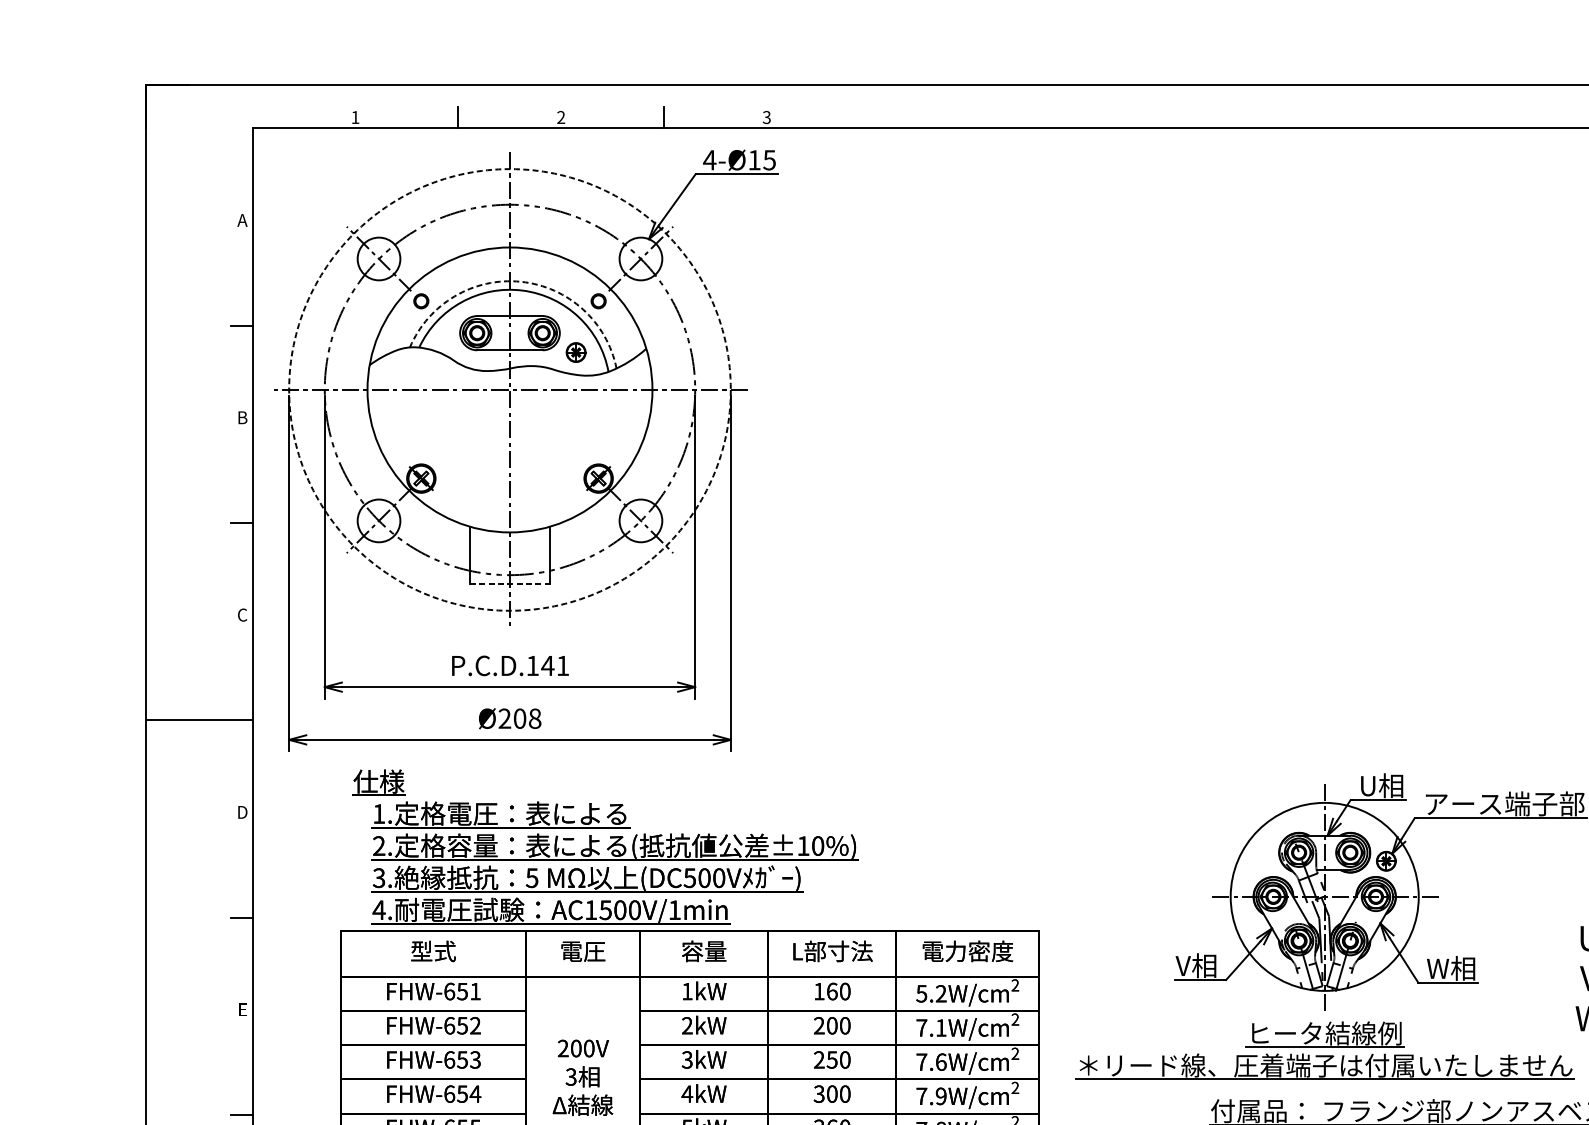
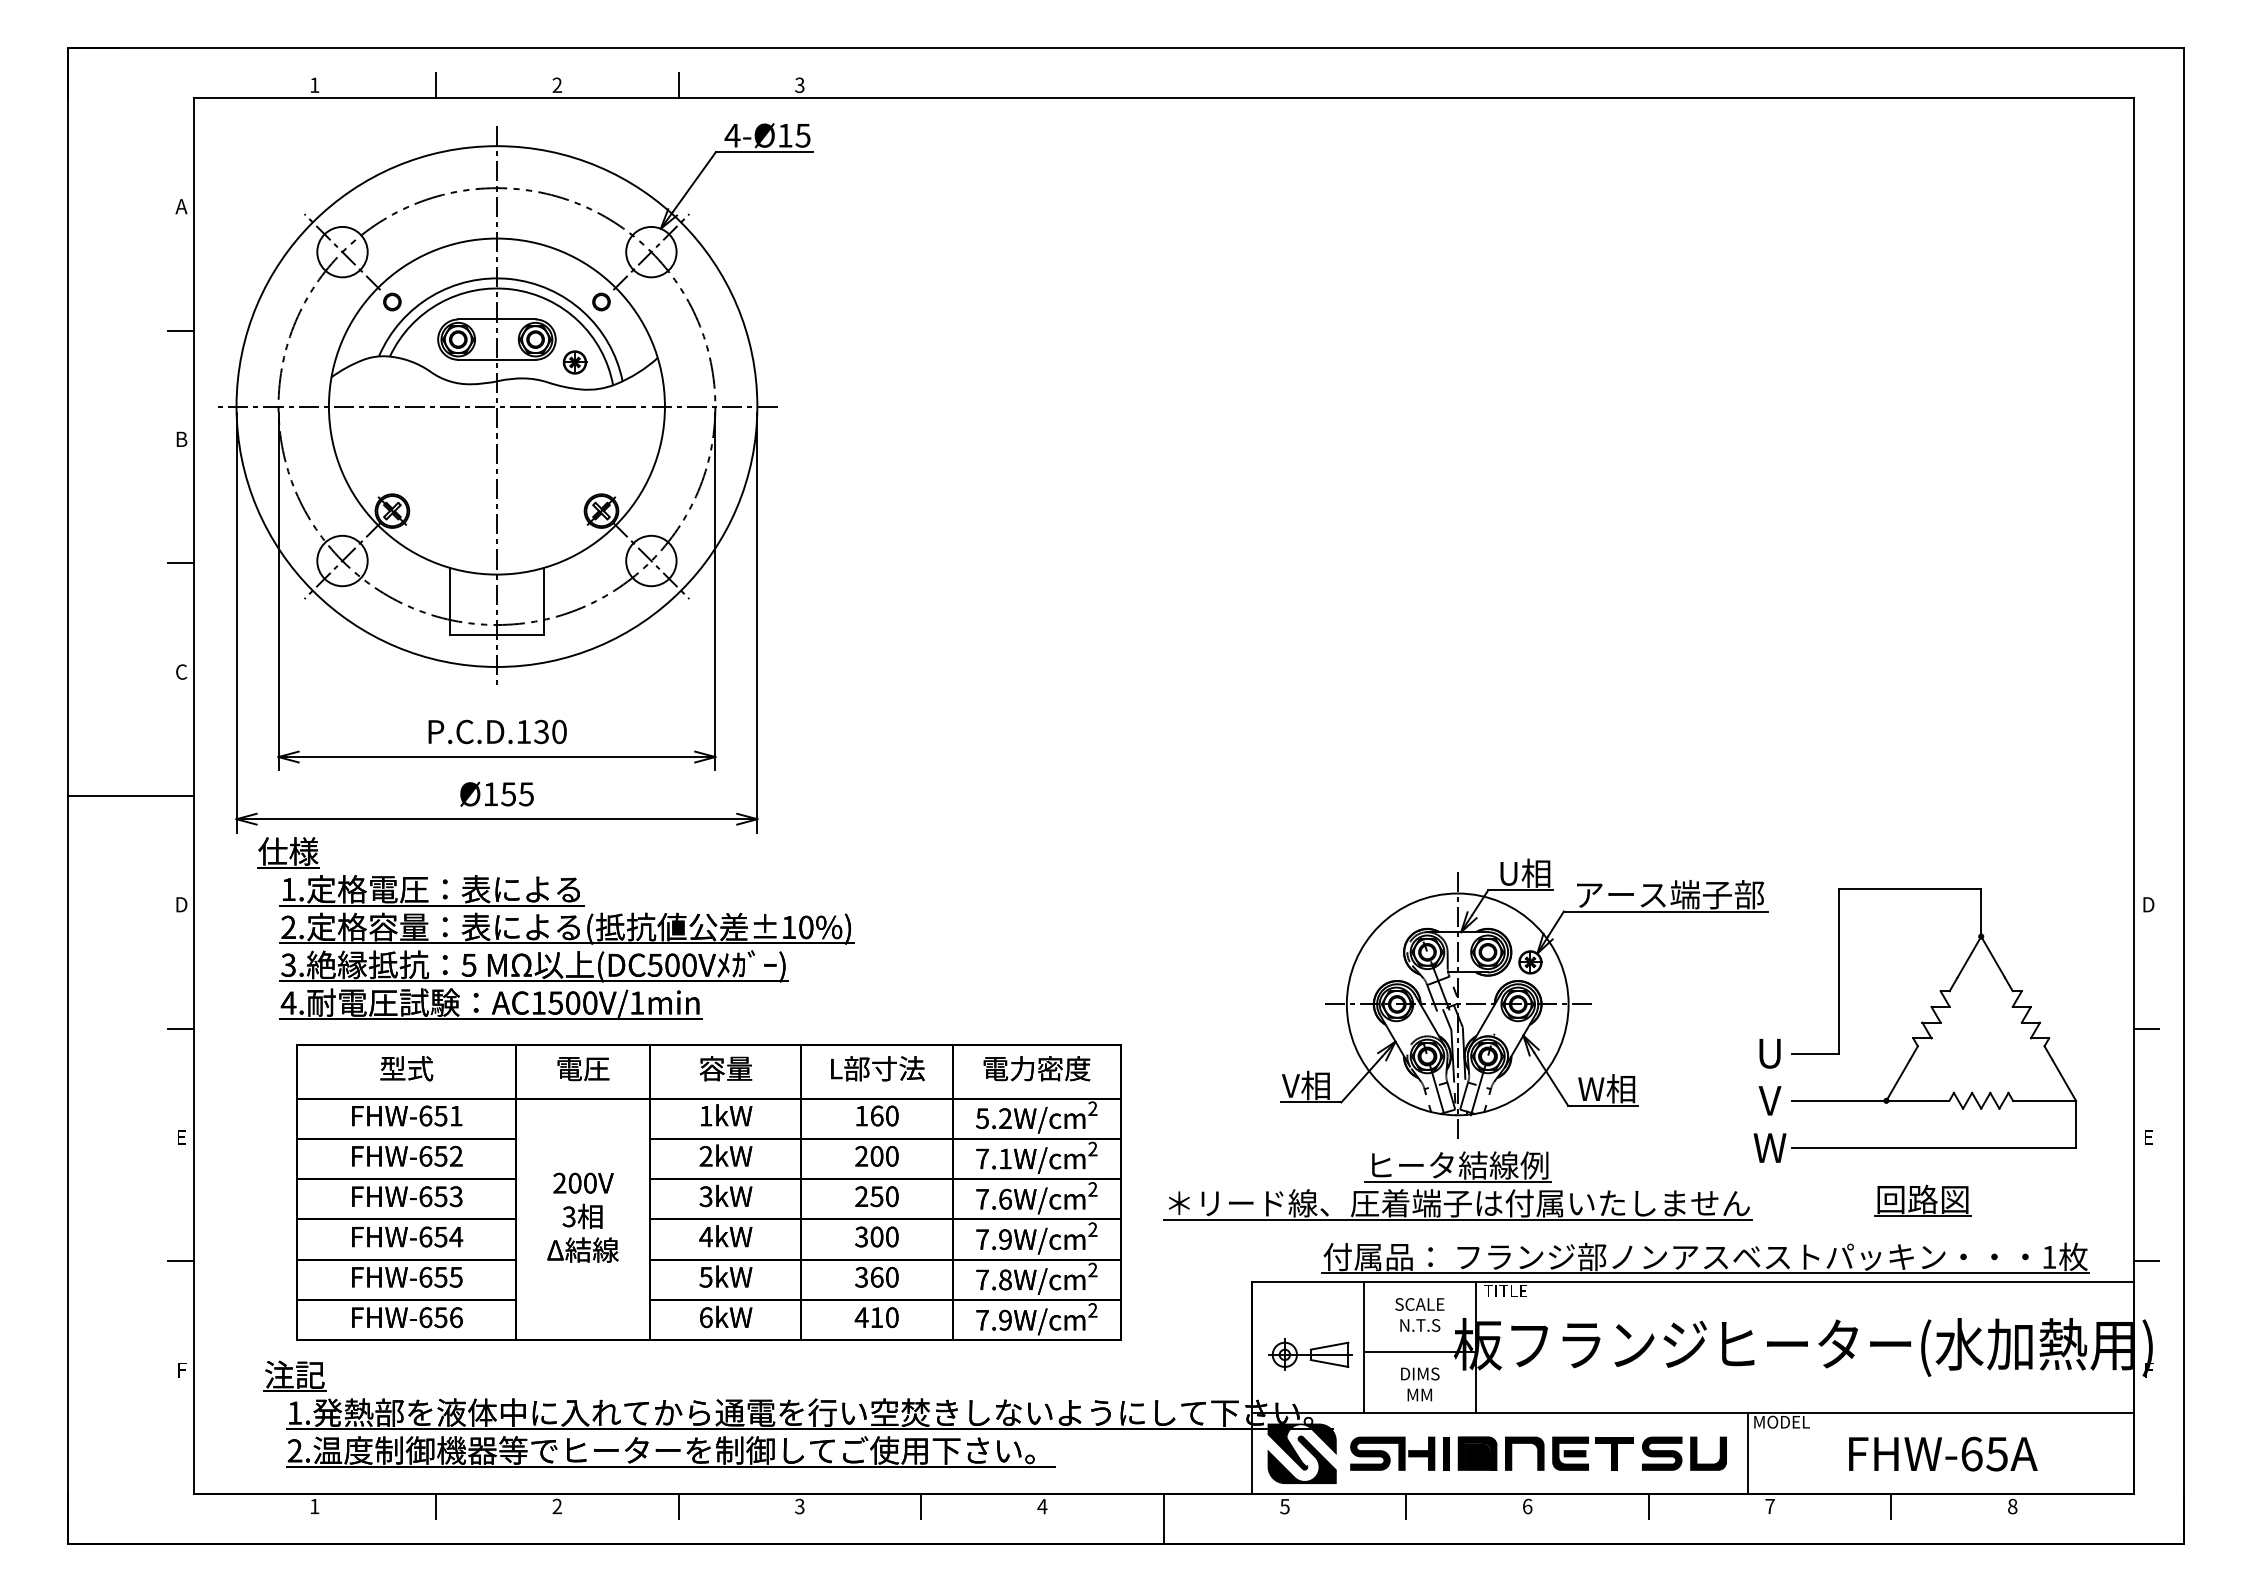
arc: (520, 282) -> (509, 279), dashed -> solid
circle: (509, 389) -> (496, 406), dashed -> solid
line: (510, 583) -> (497, 634), dashed -> solid
text: (554, 665) -> (549, 731), P.C.D.141 -> P.C.D.130
text: (519, 718) -> (508, 794), Ø208 -> Ø155
part: (605, 846) -> (555, 928), moved

